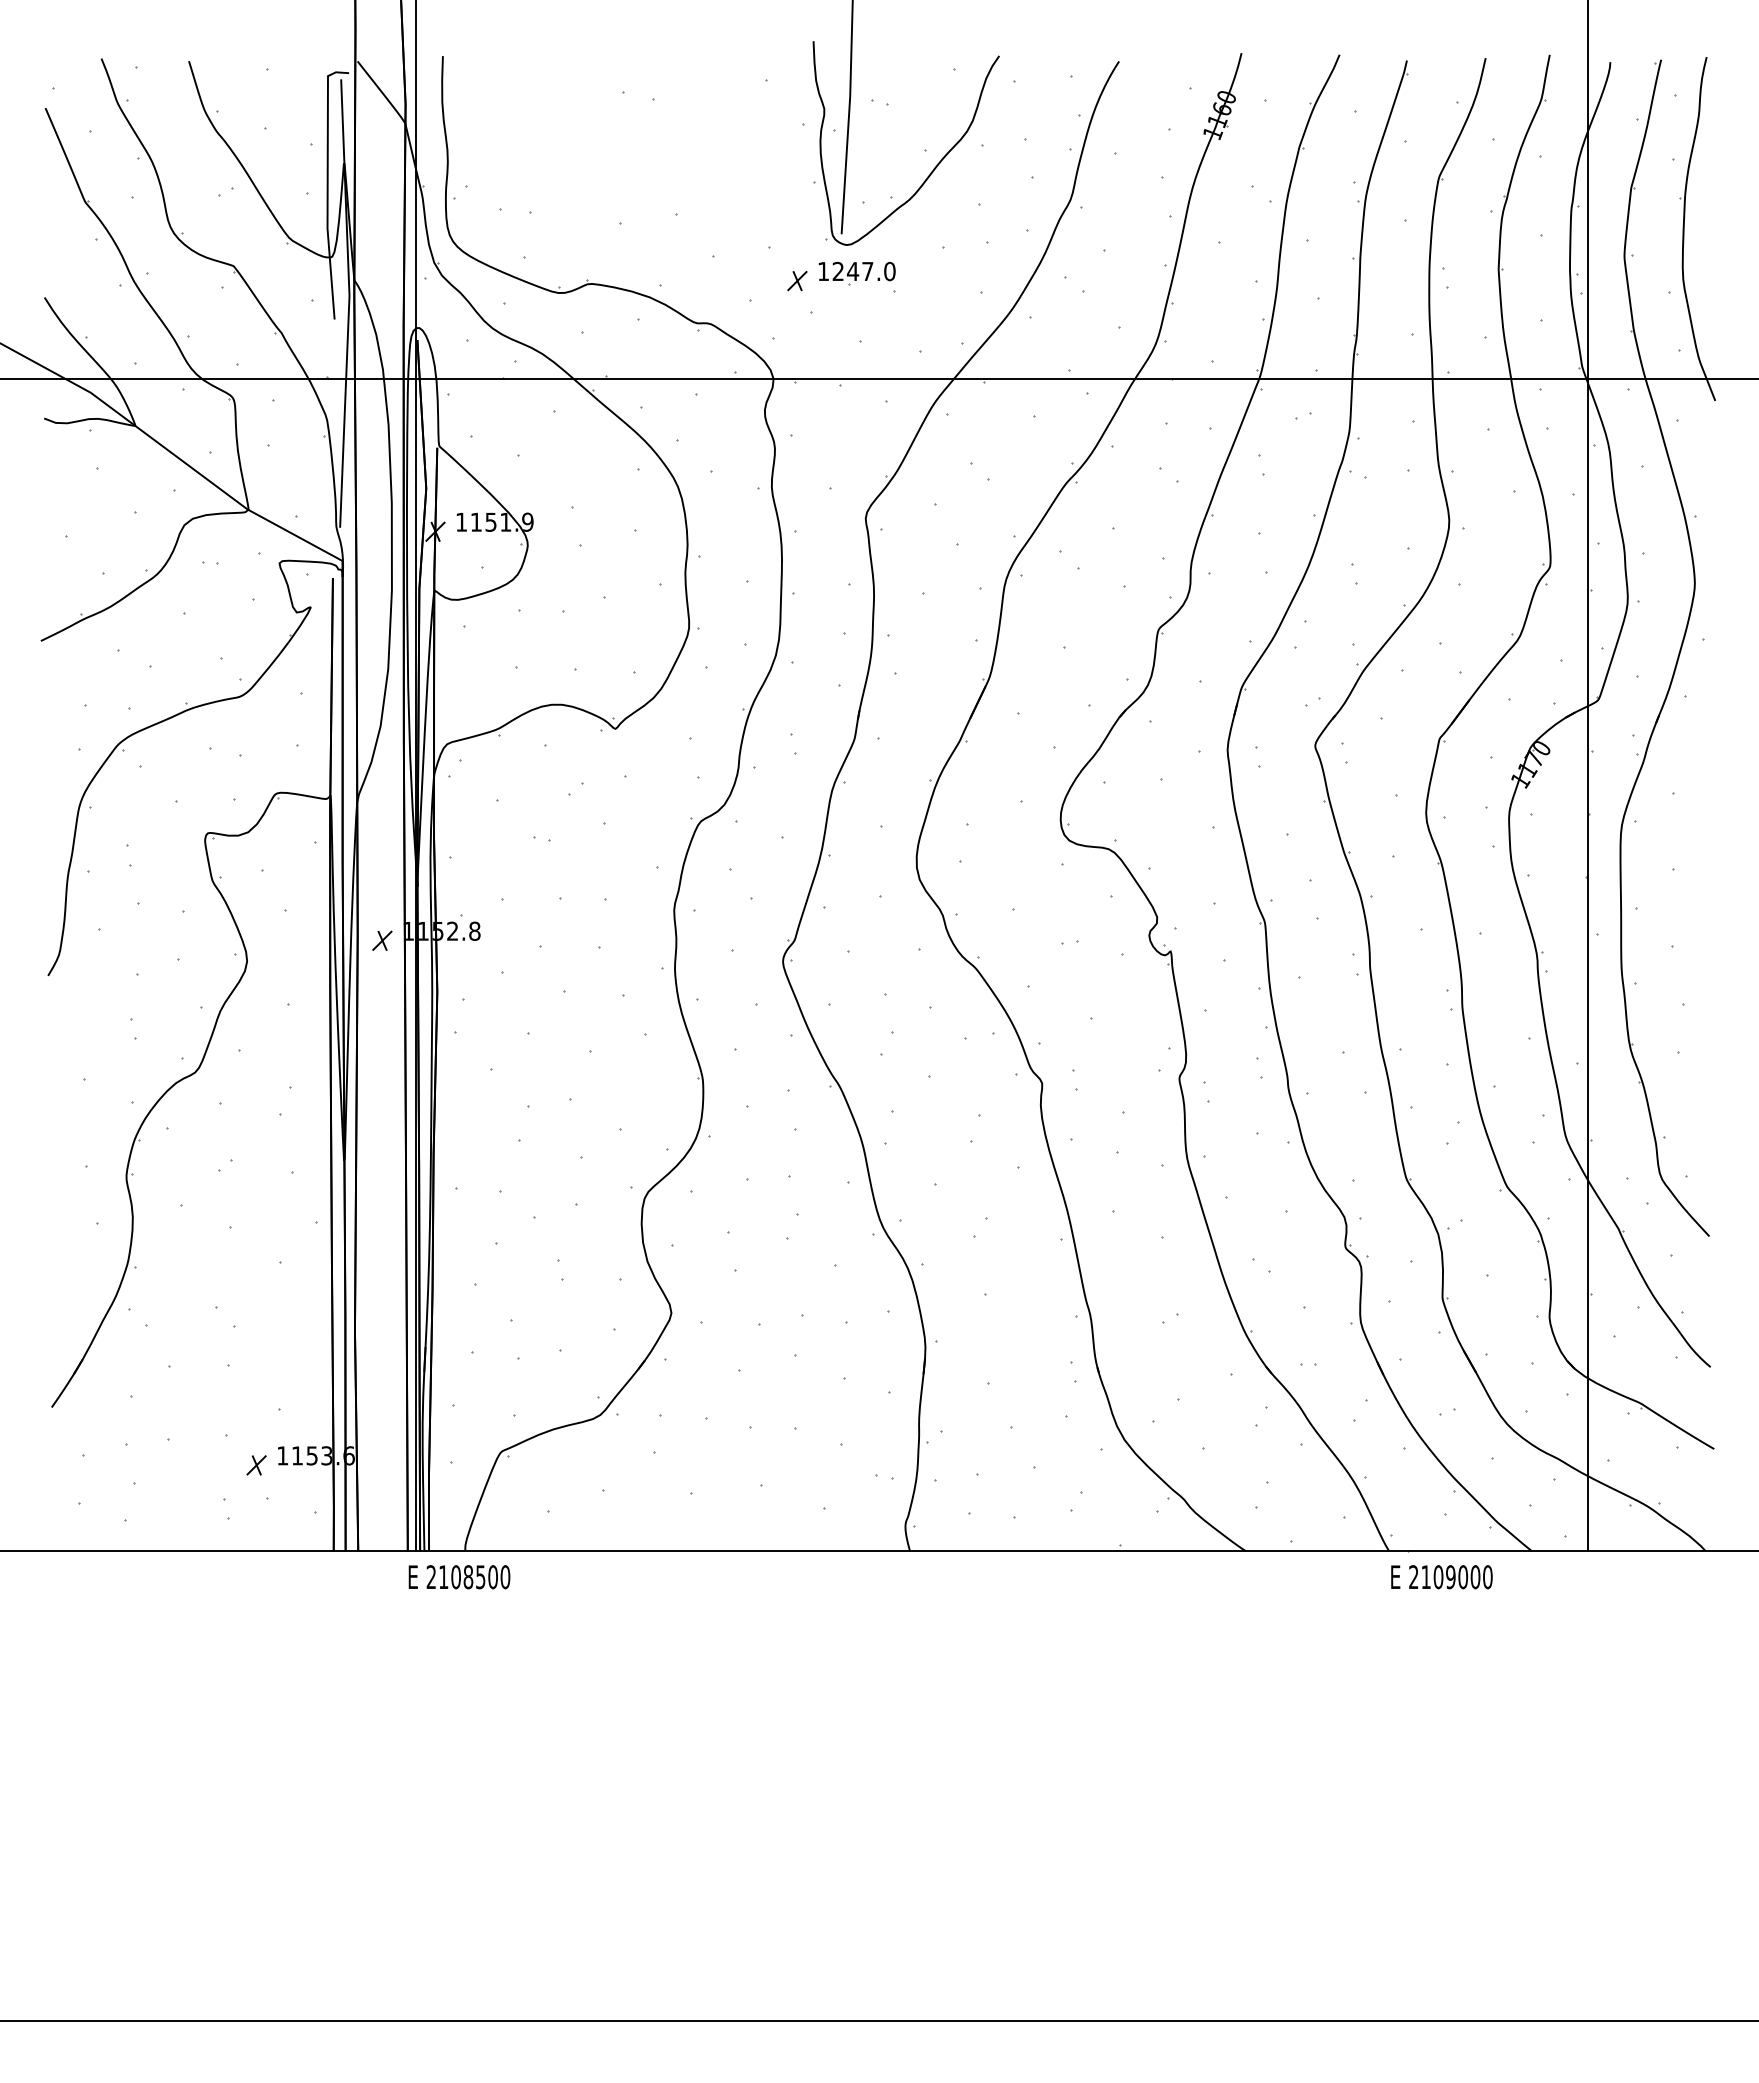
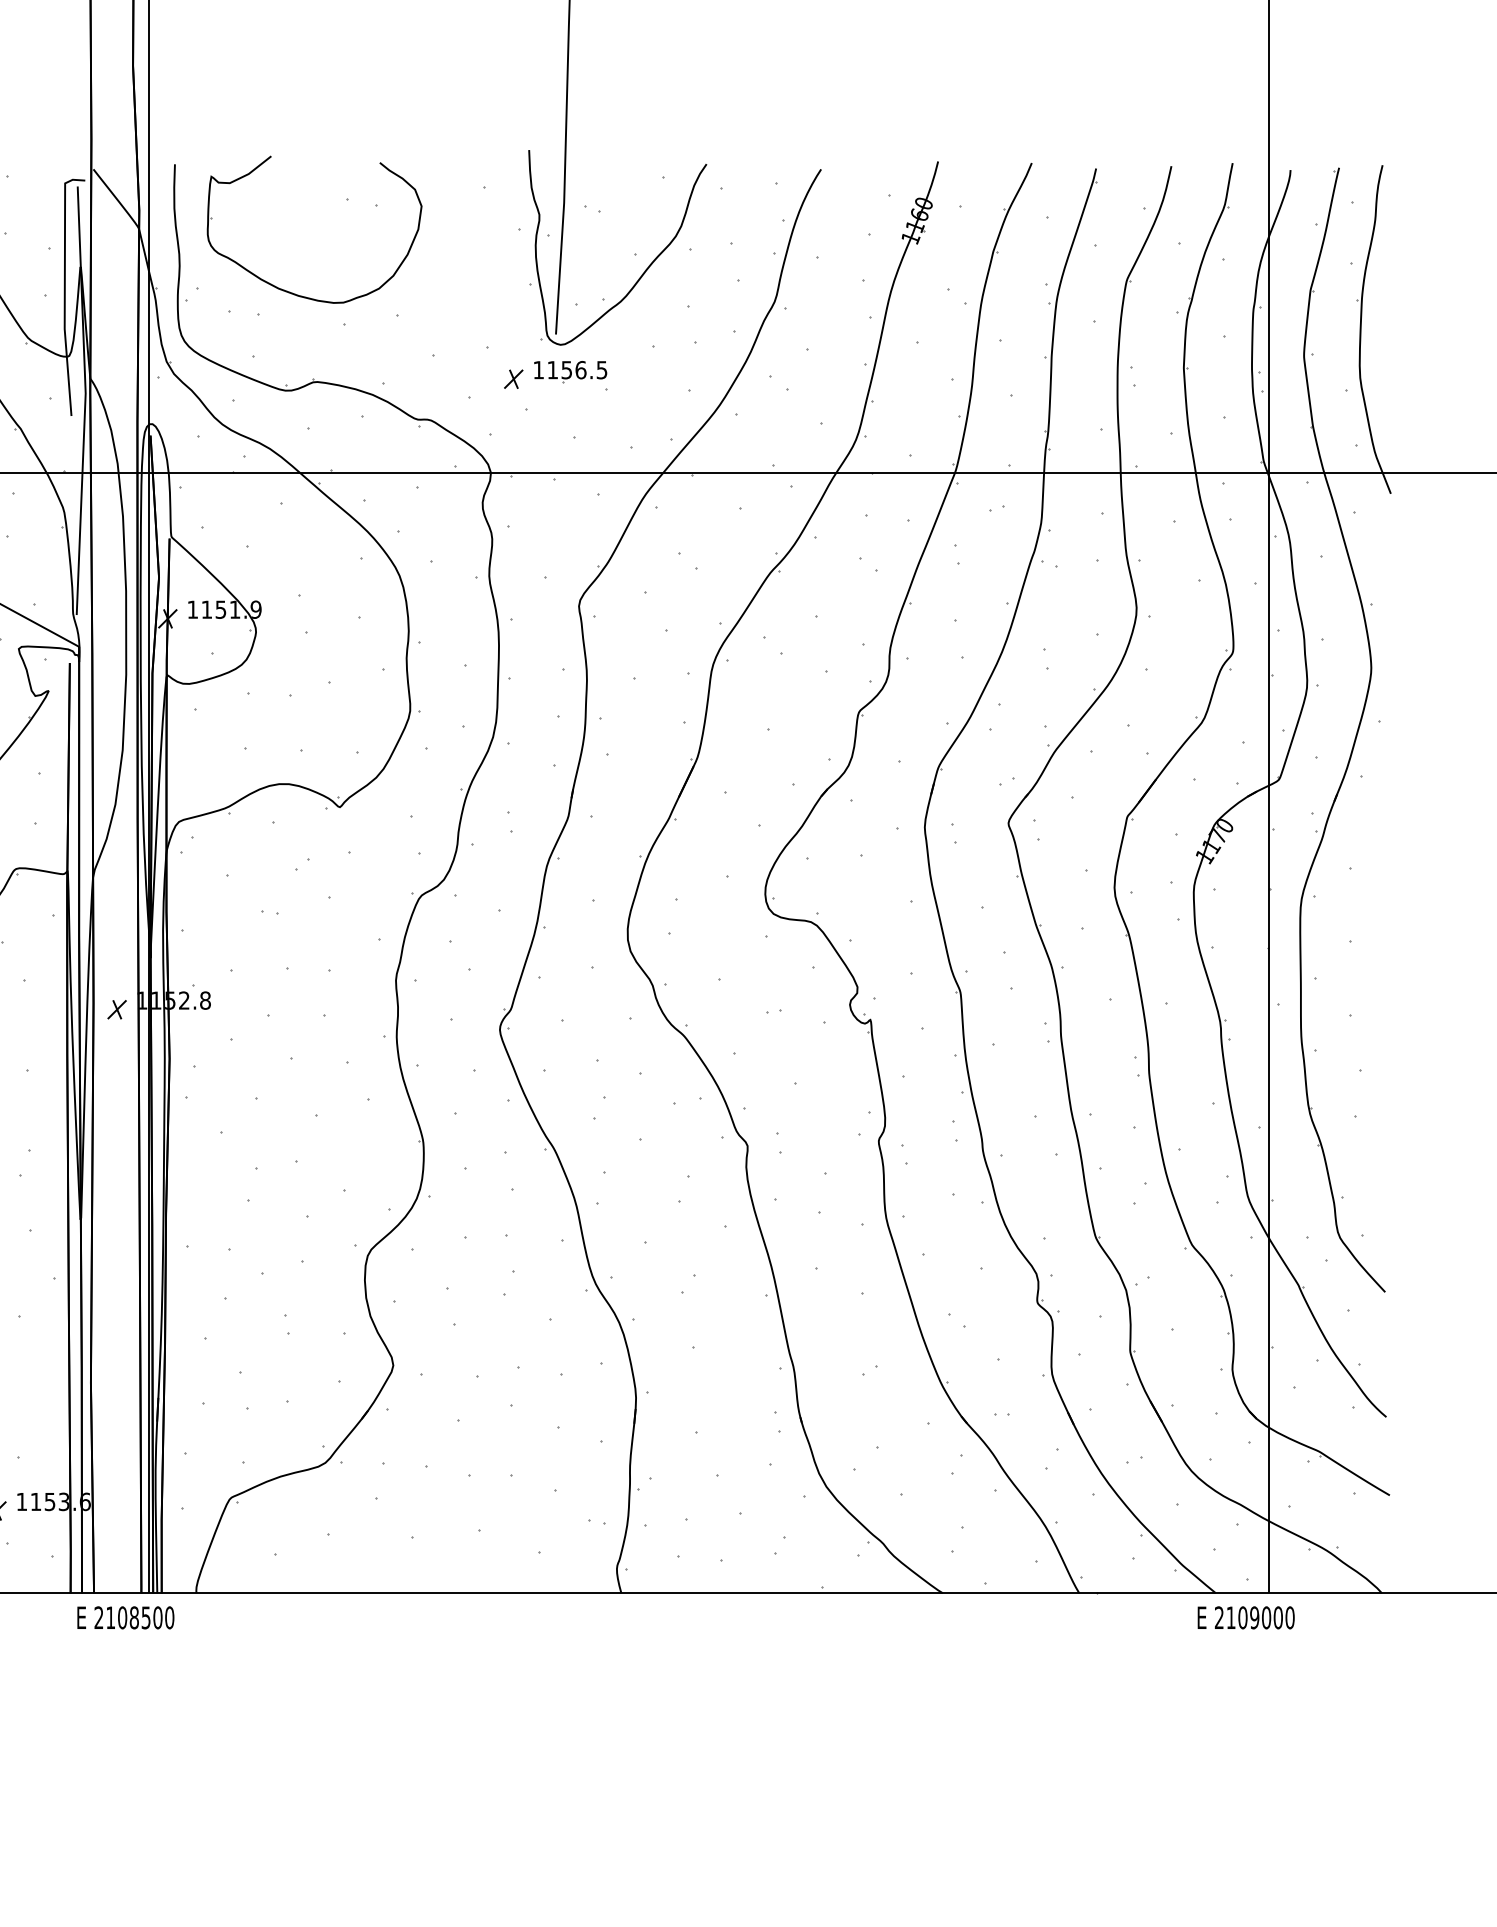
part: (561, 188) -> (288, 290), added
text: (863, 271) -> (576, 370), 1247.0 -> 1156.5
text: (459, 1577) -> (125, 1618), moved
text: (1441, 1577) -> (1245, 1618), moved

